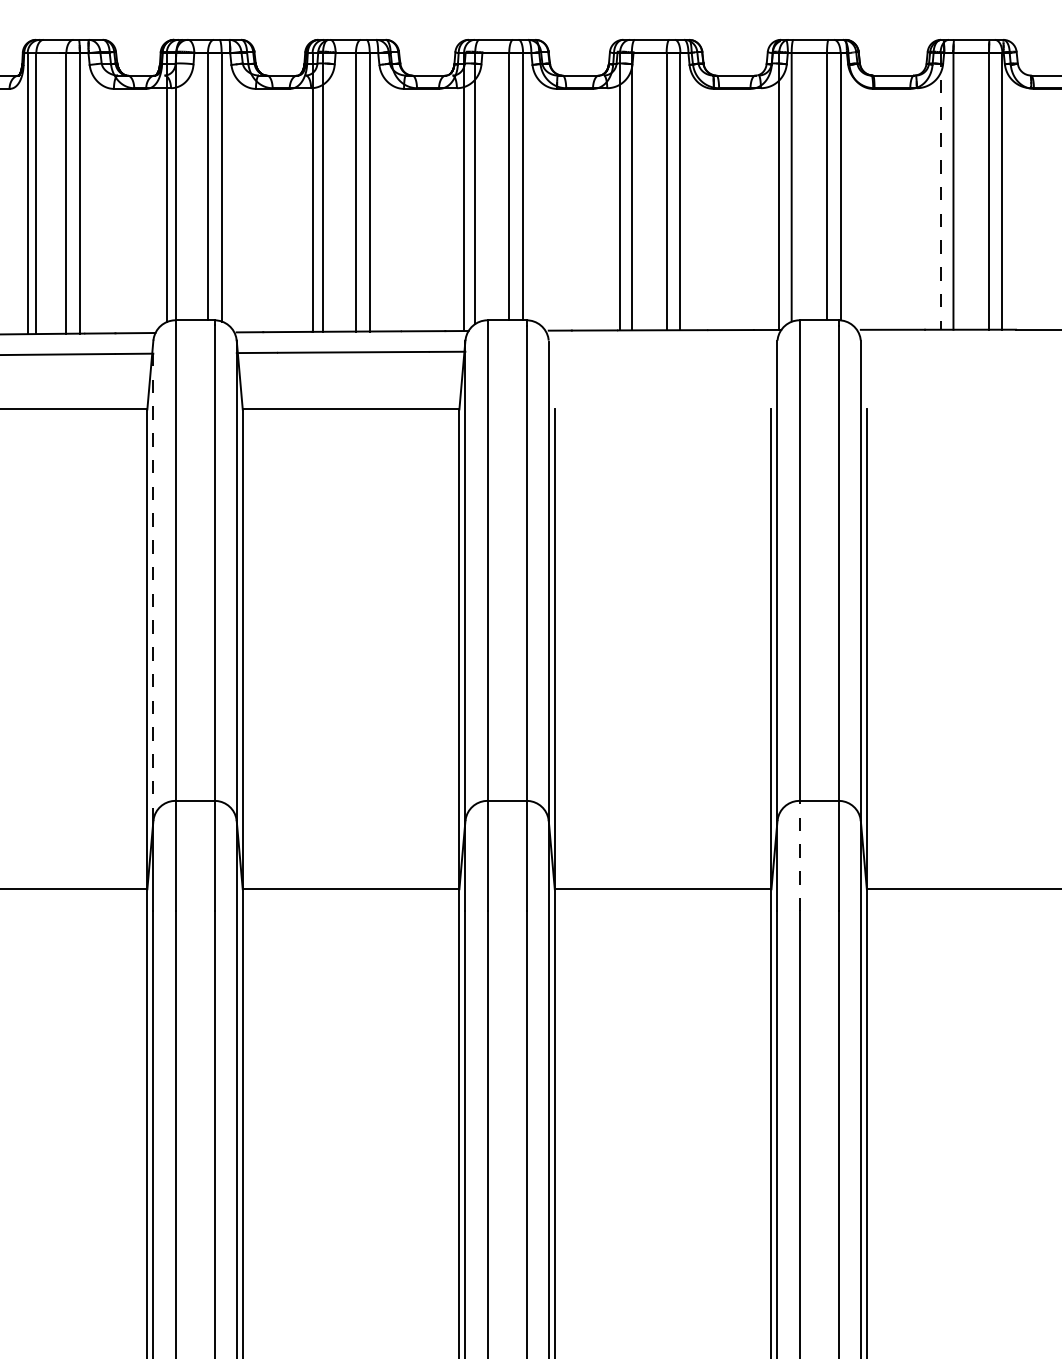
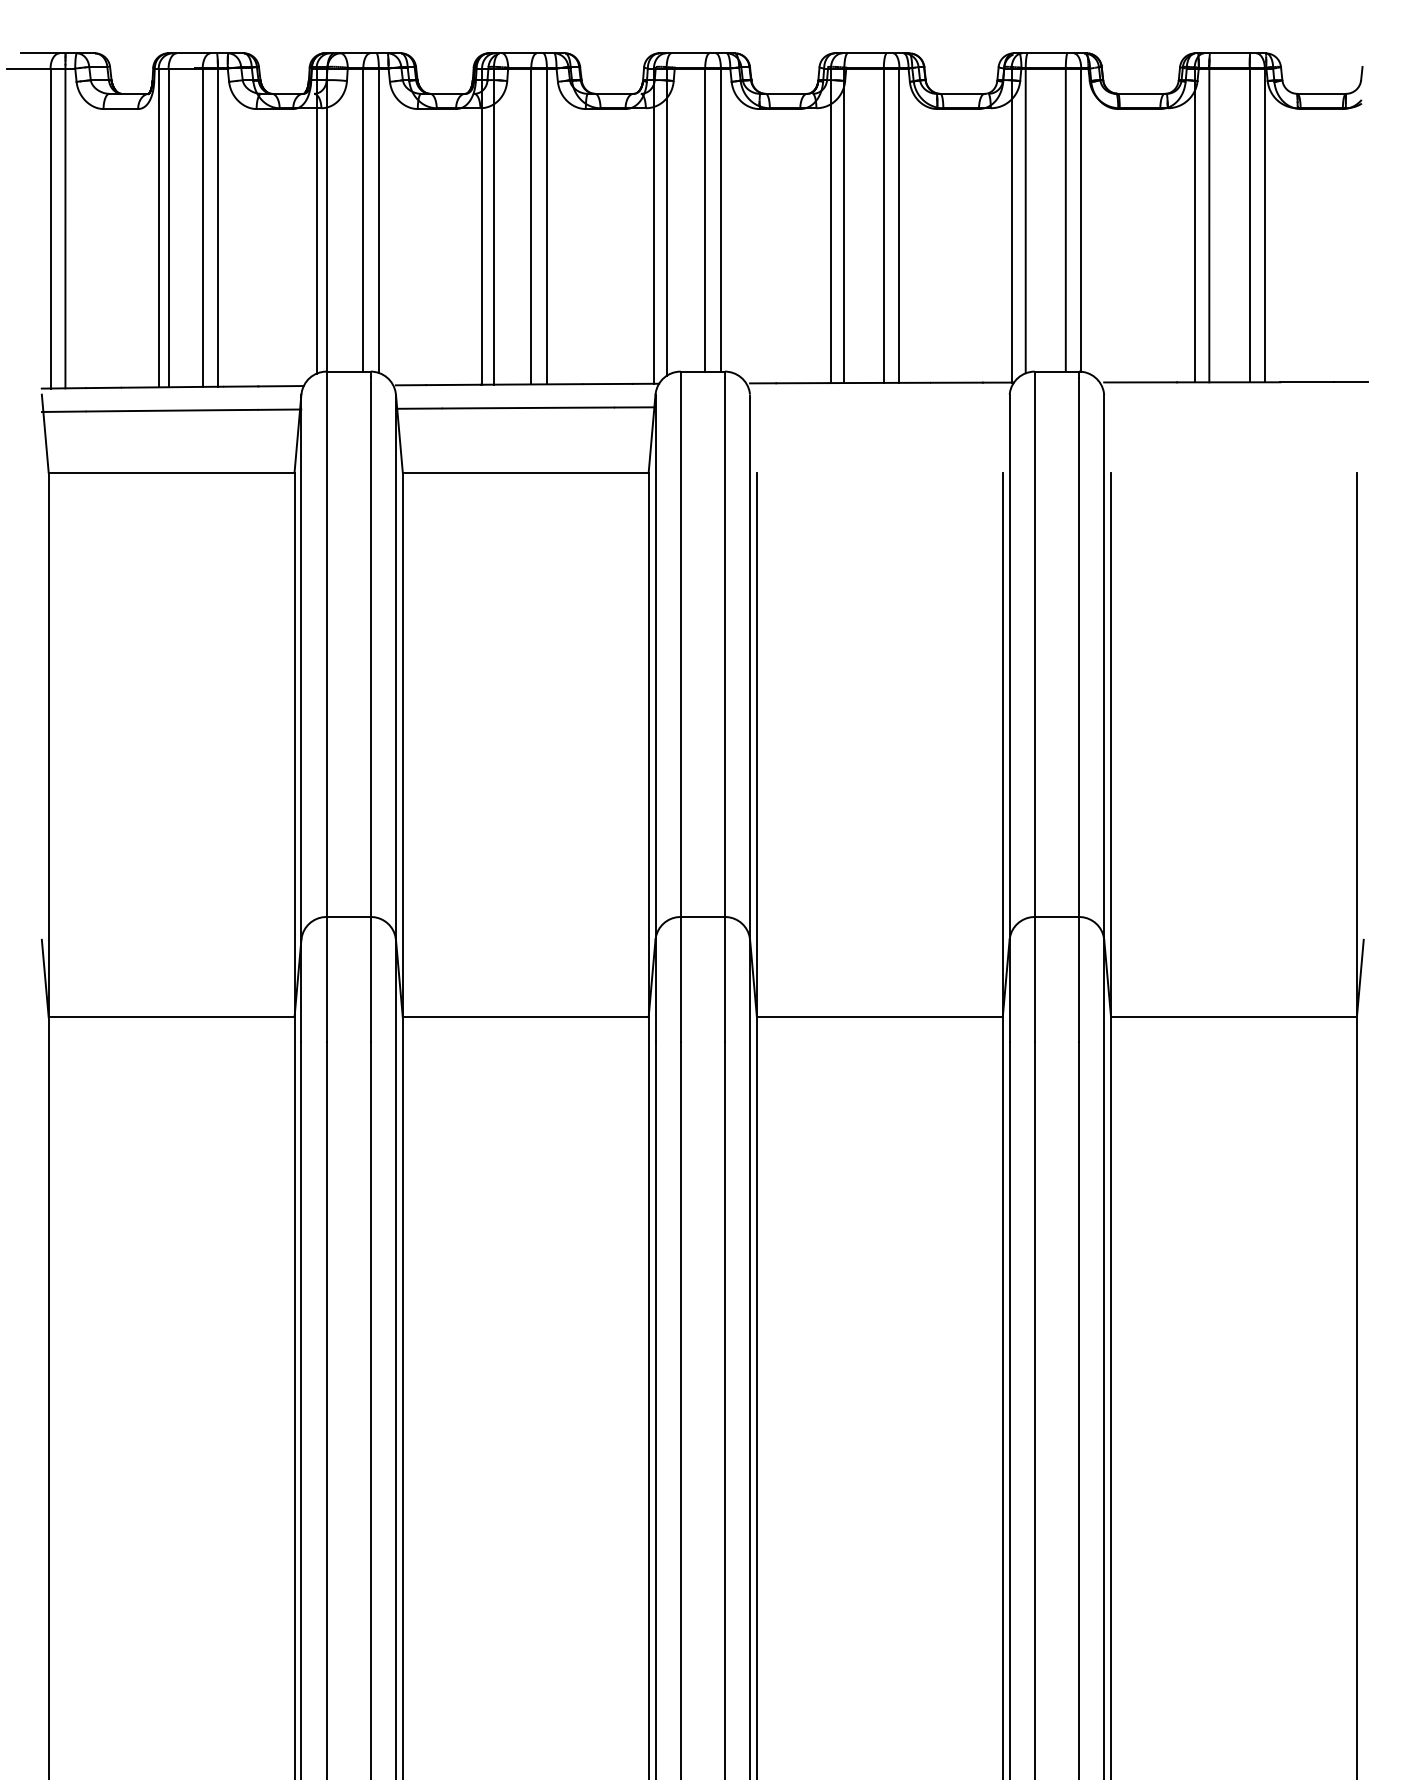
line: (940, 191) -> (1194, 225), dashed -> solid
line: (153, 581) -> (301, 667), dashed -> solid
line: (799, 855) -> (1034, 979), dashed -> solid

